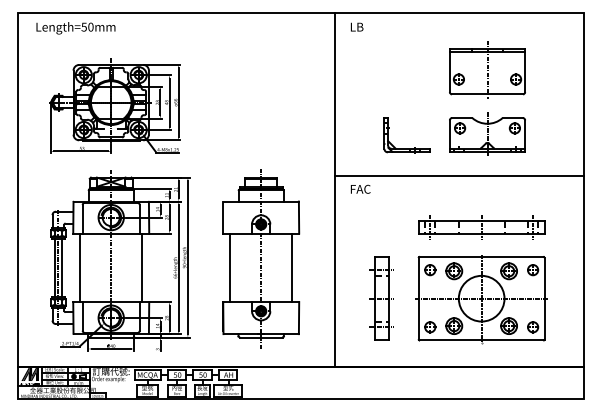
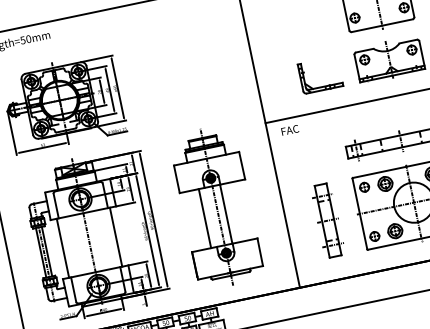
line: (230, 267) -> (205, 218), moved
line: (292, 267) -> (226, 213), moved

